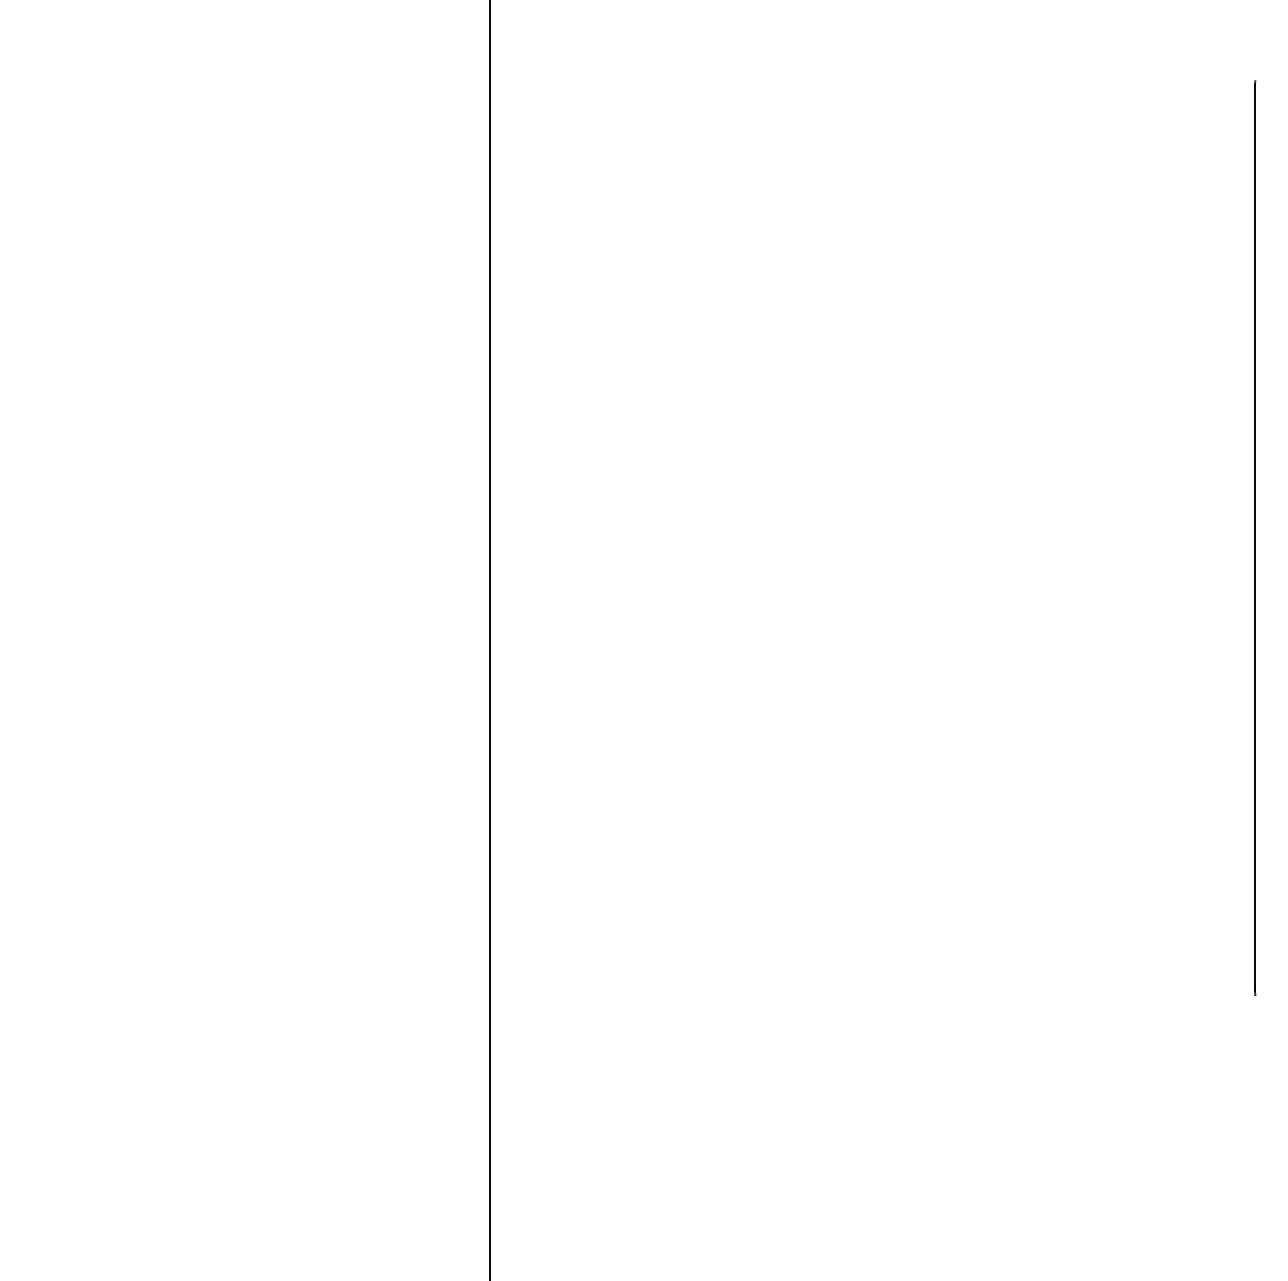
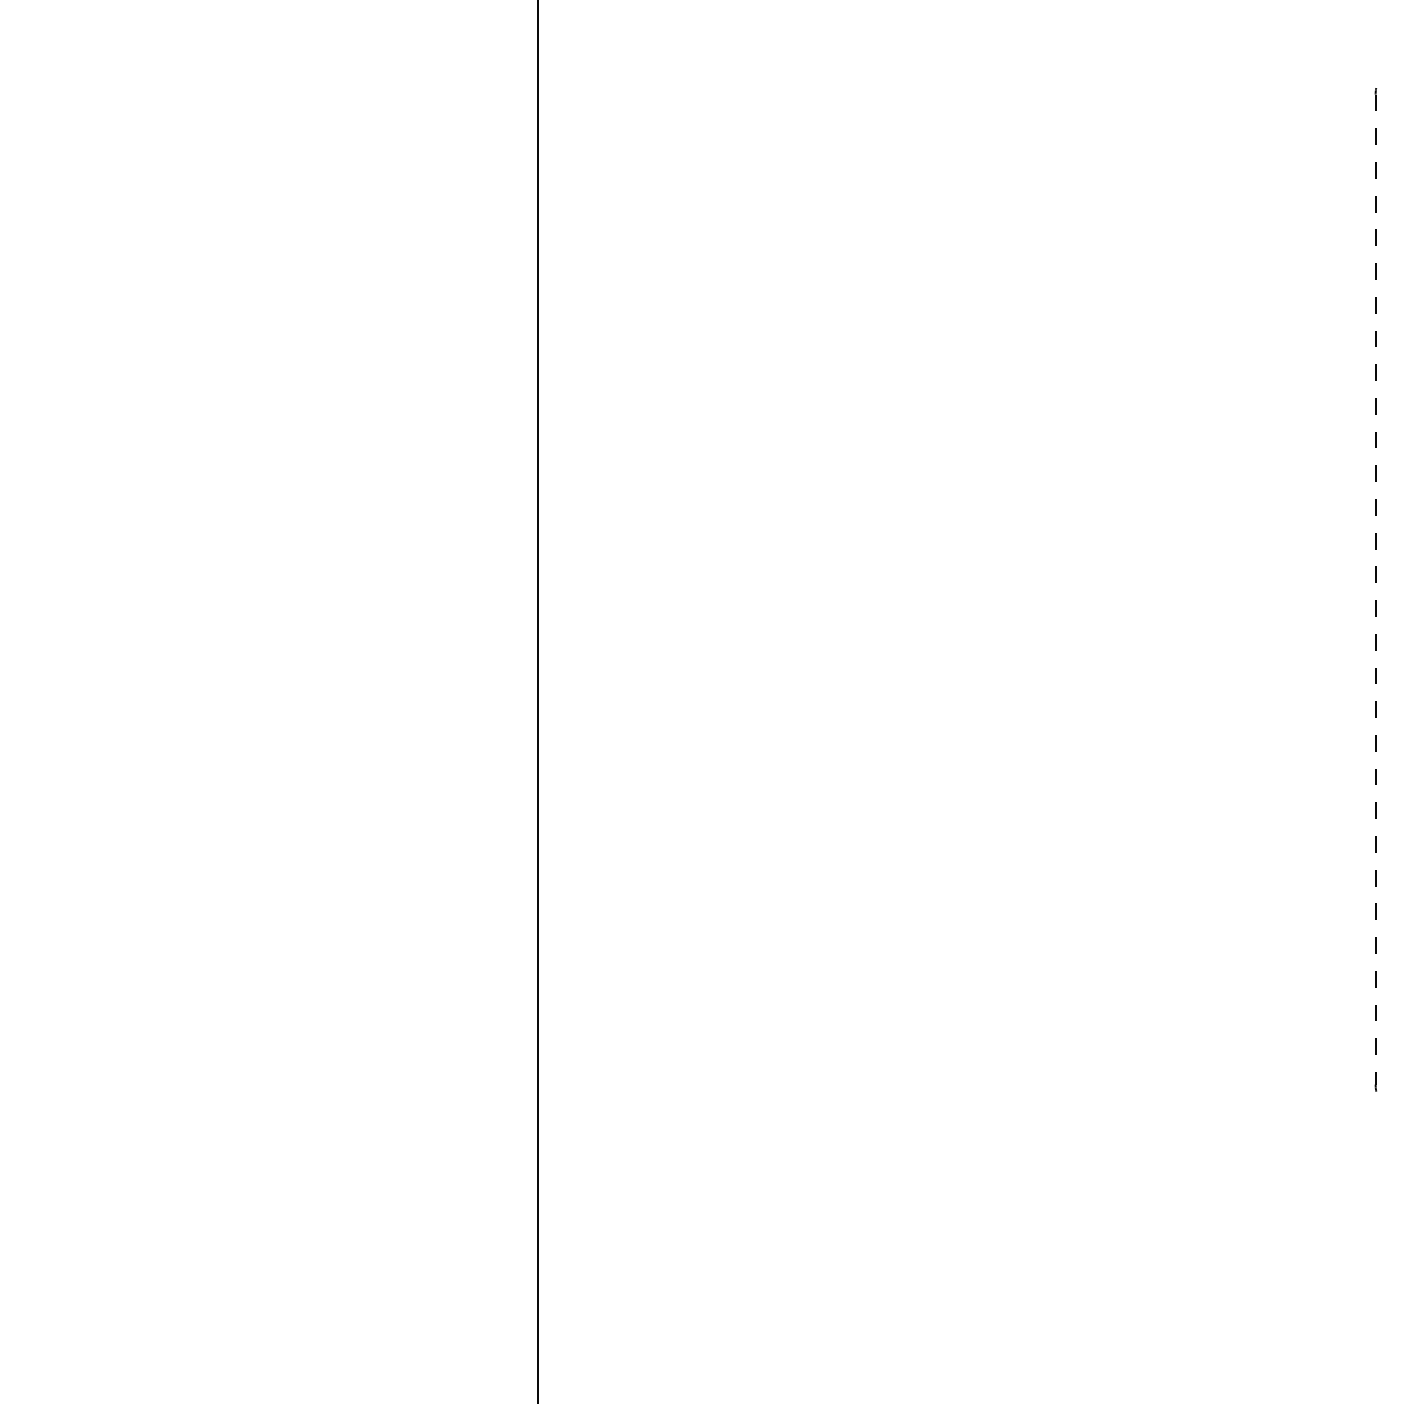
line: (1254, 537) -> (1375, 589), solid -> dashed

